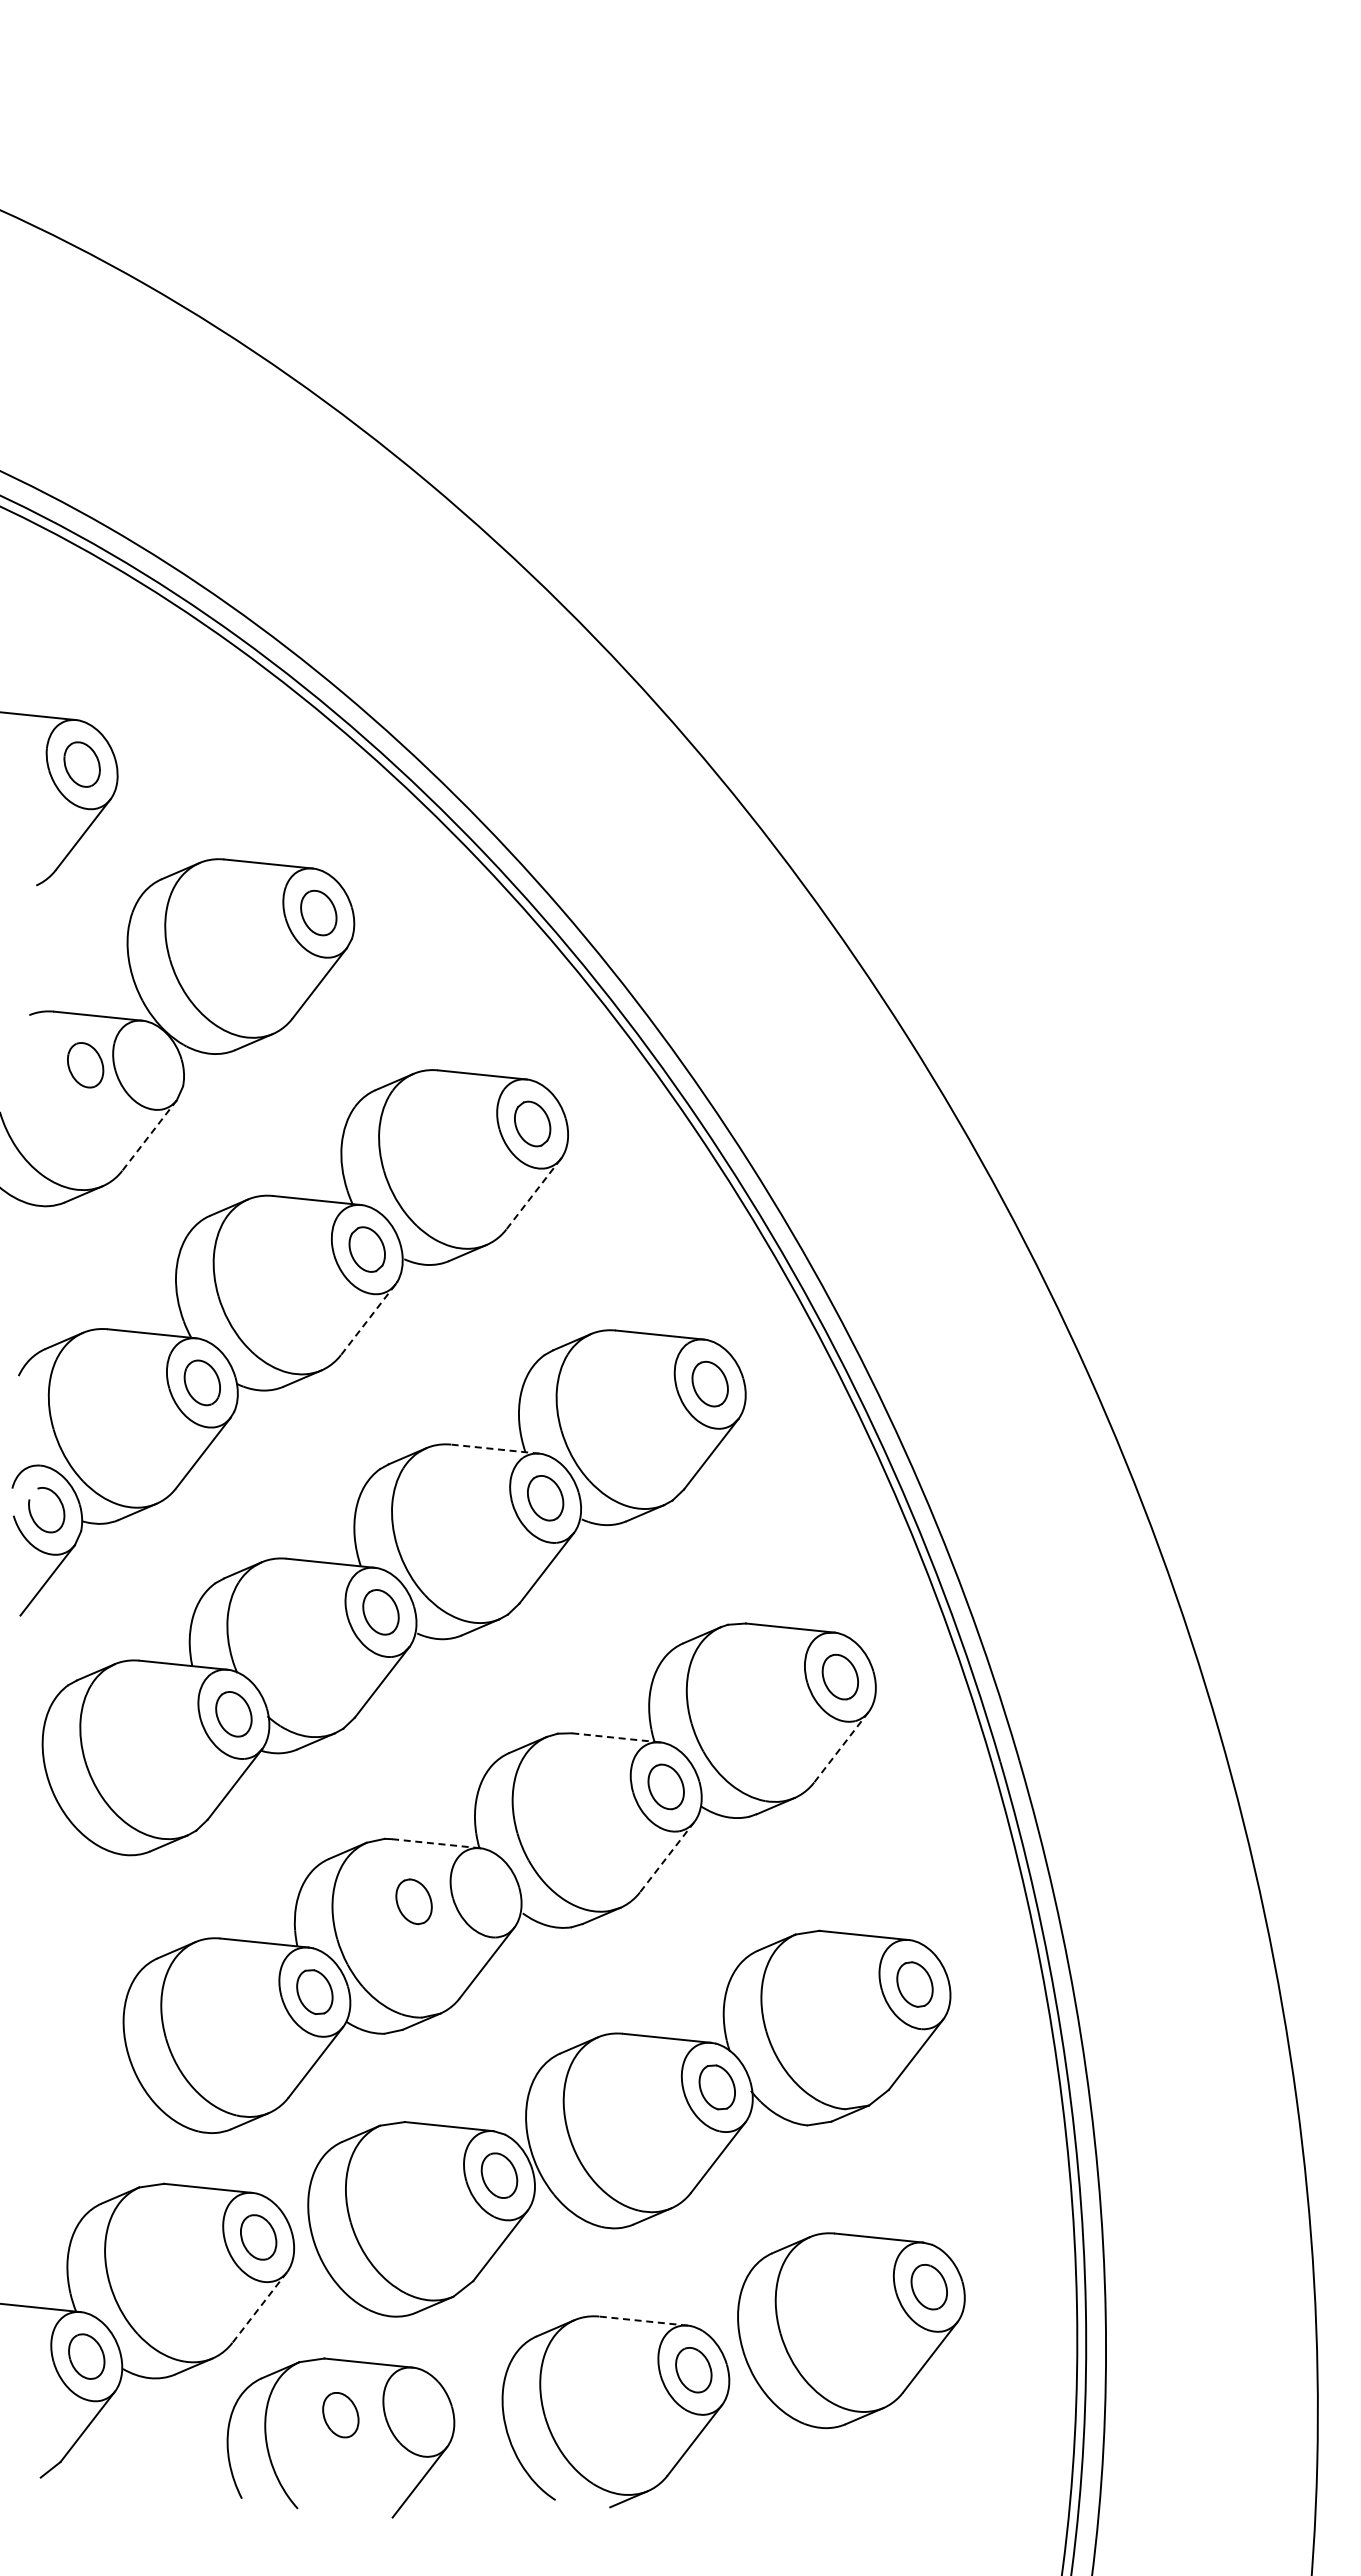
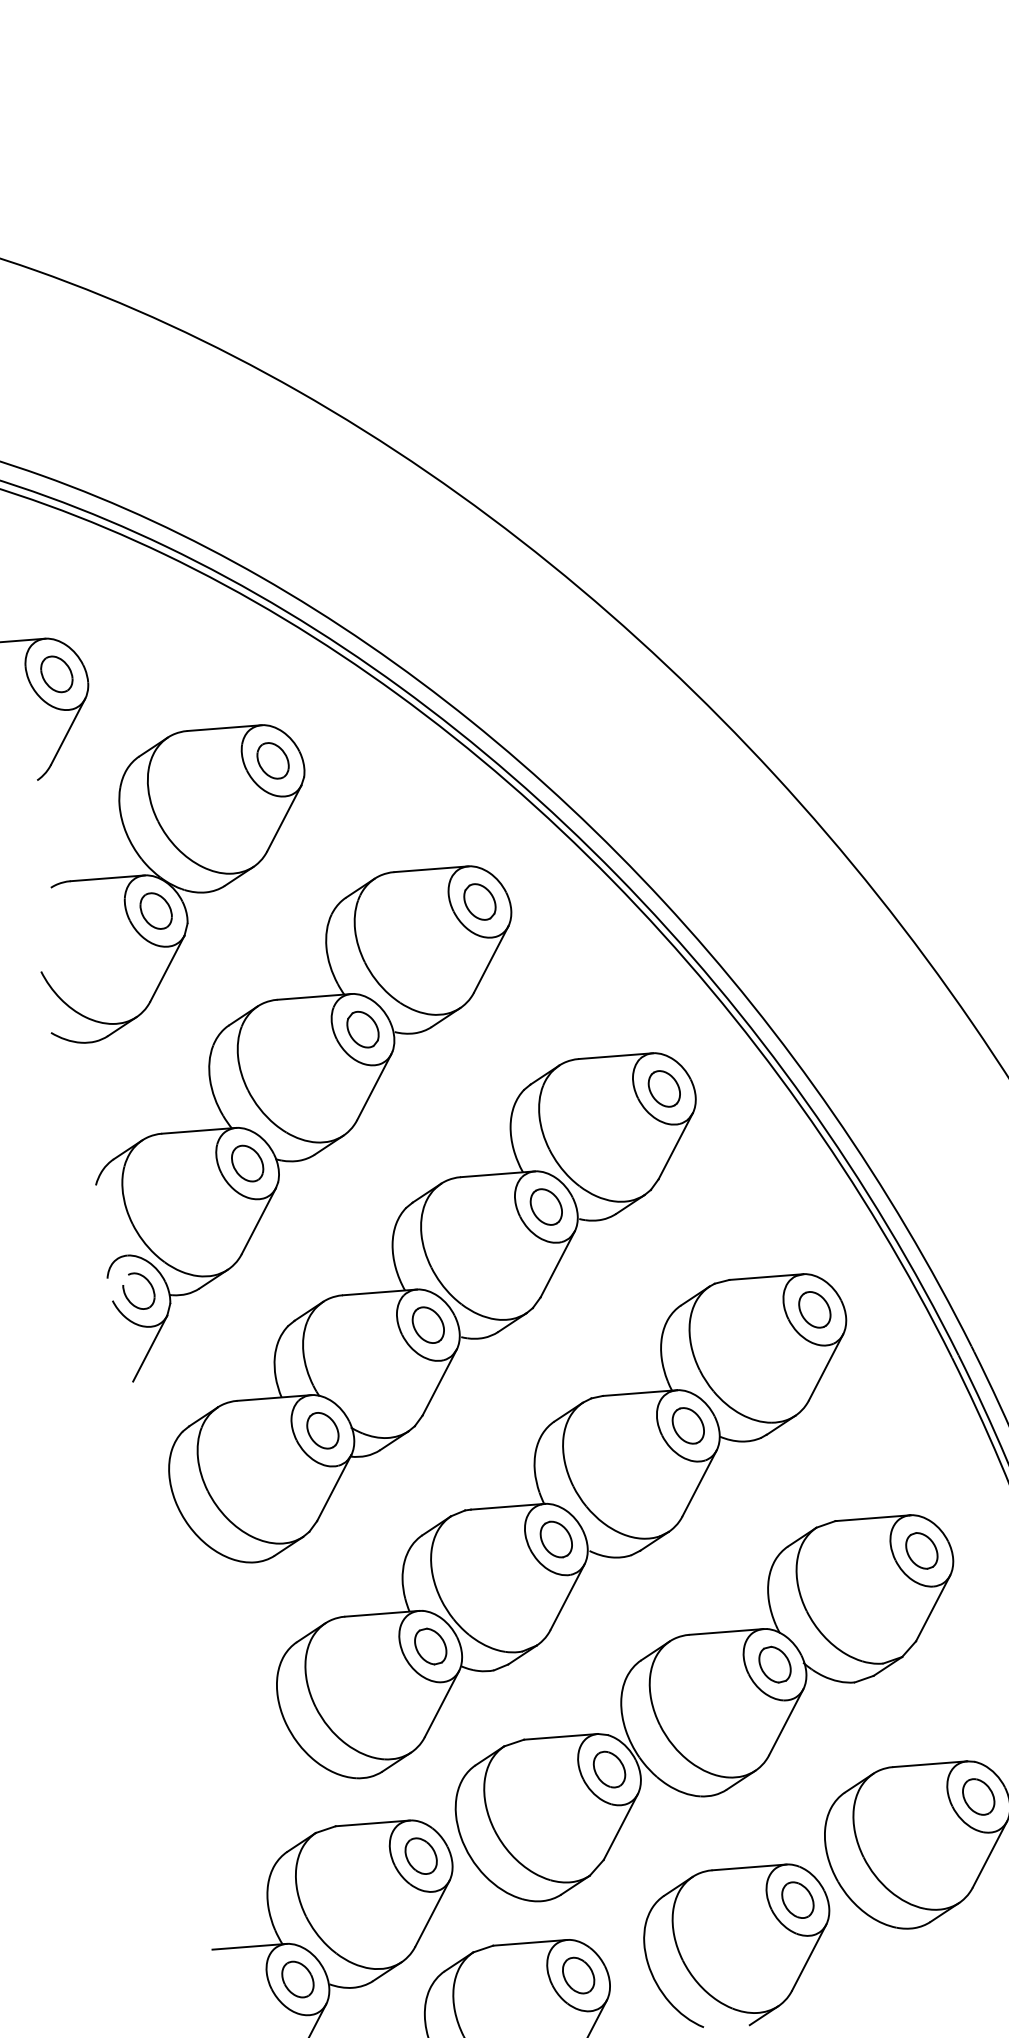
part: (85, 1065) -> (156, 911), moved
line: (149, 1135) -> (167, 968), dashed -> solid
line: (533, 1194) -> (491, 959), dashed -> solid
line: (367, 1320) -> (373, 1087), dashed -> solid
line: (494, 1449) -> (497, 1174), dashed -> solid
line: (616, 1737) -> (640, 1392), dashed -> solid
line: (841, 1747) -> (826, 1367), dashed -> solid
line: (435, 1843) -> (507, 1506), dashed -> solid
line: (666, 1857) -> (699, 1483), dashed -> solid
part: (413, 1901) -> (555, 1539), moved
line: (259, 2308) -> (432, 1914), dashed -> solid
line: (643, 2321) -> (749, 1867), dashed -> solid
part: (340, 2415) -> (578, 1975), moved

